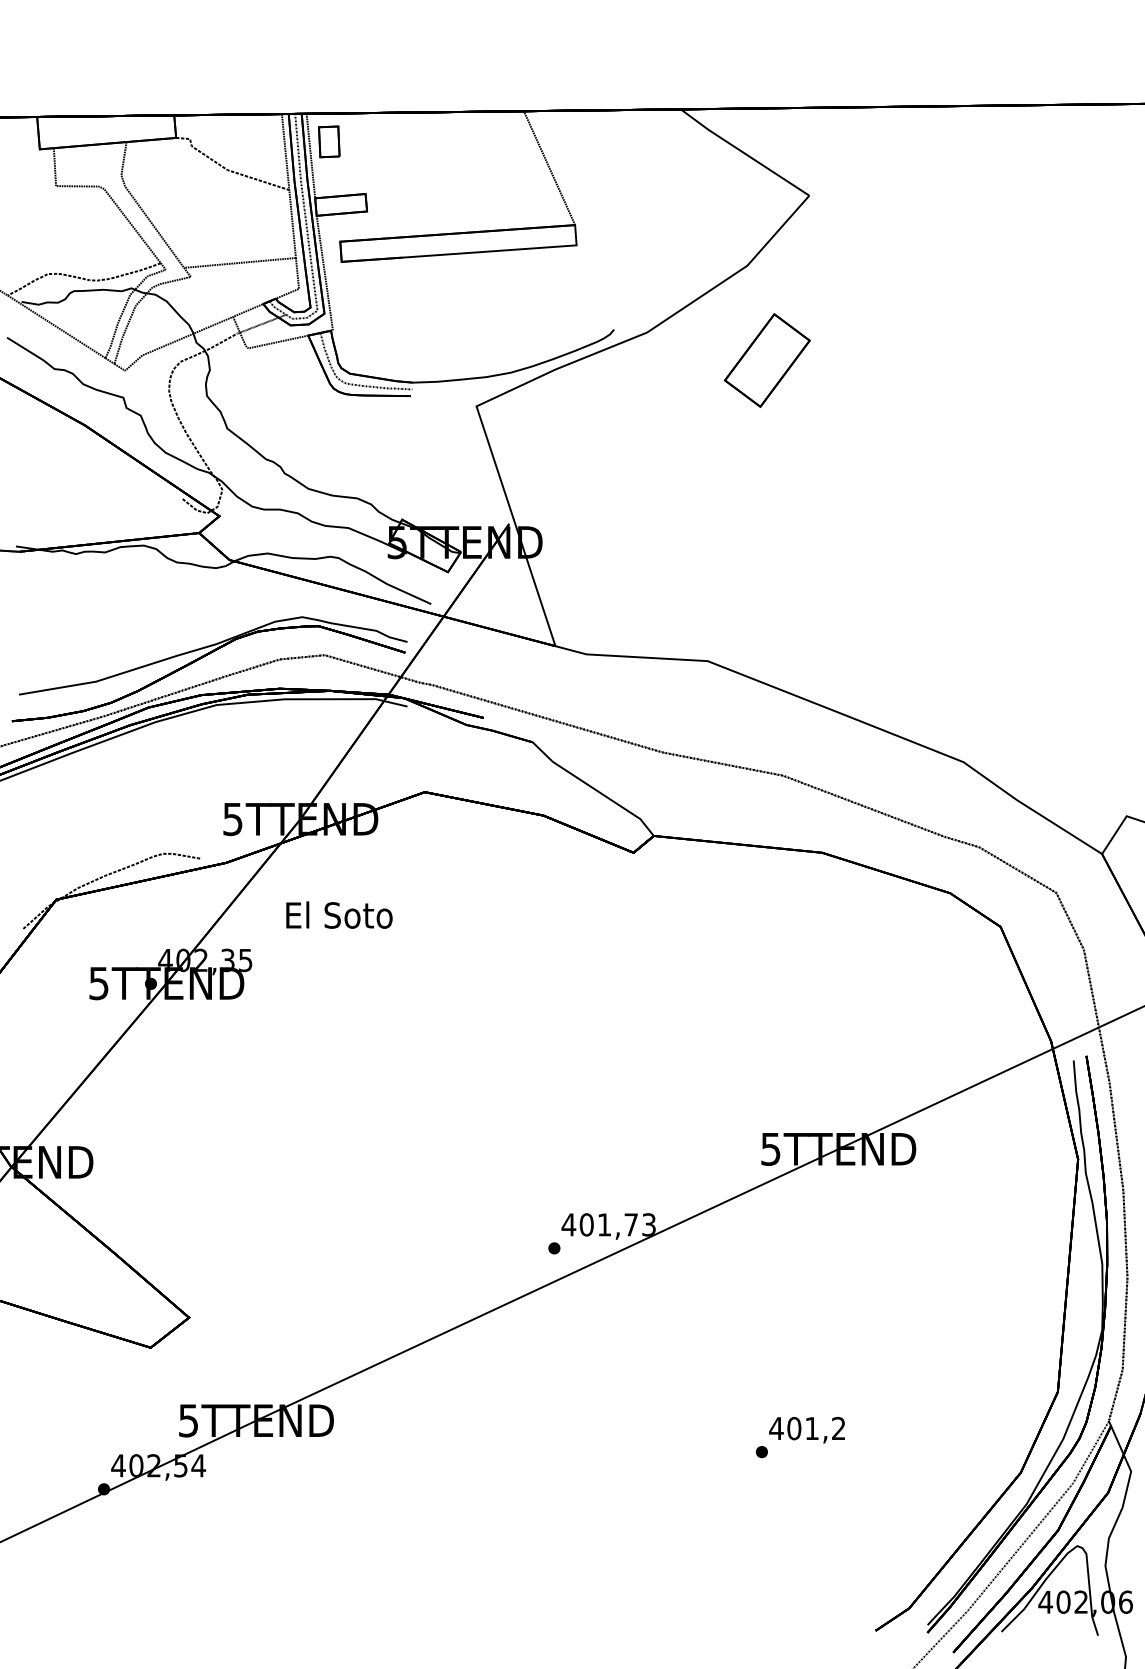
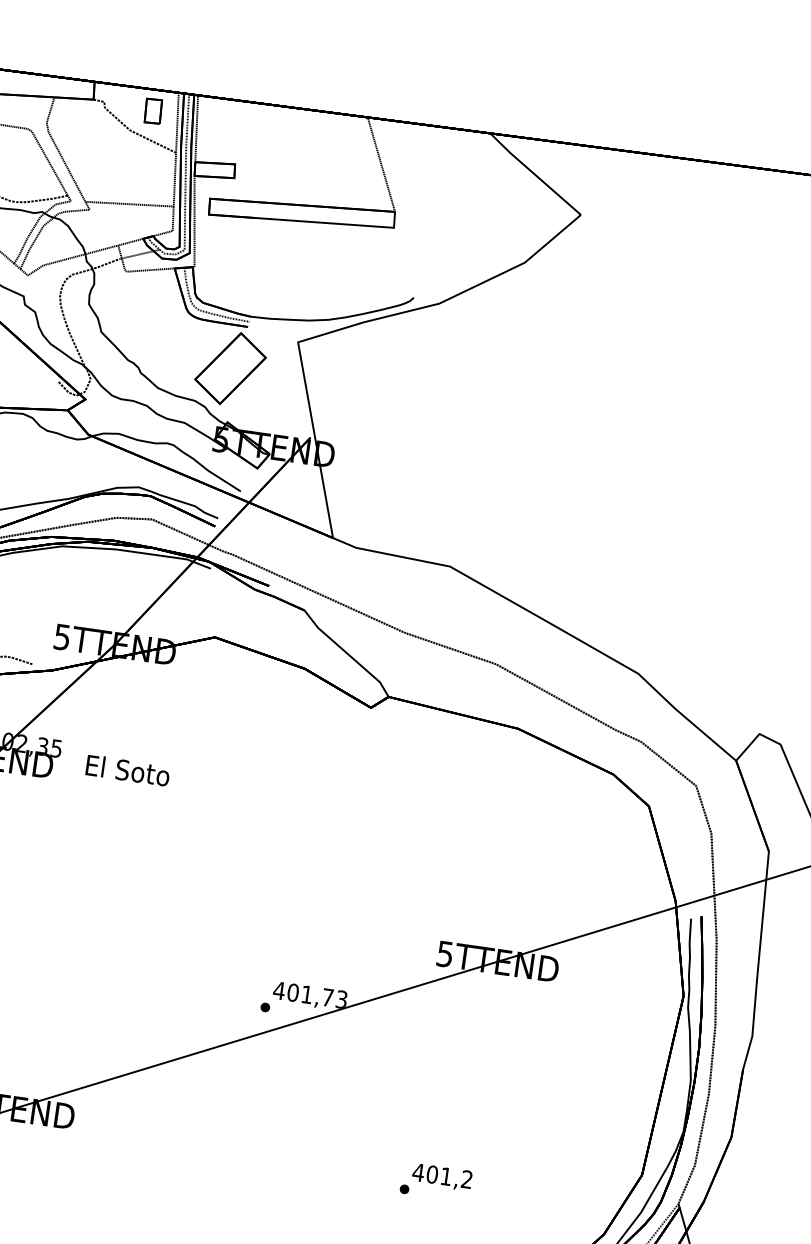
part: (329, 141) -> (153, 111), moved
part: (766, 360) -> (229, 368), moved
text: (339, 914) -> (128, 770), moved

